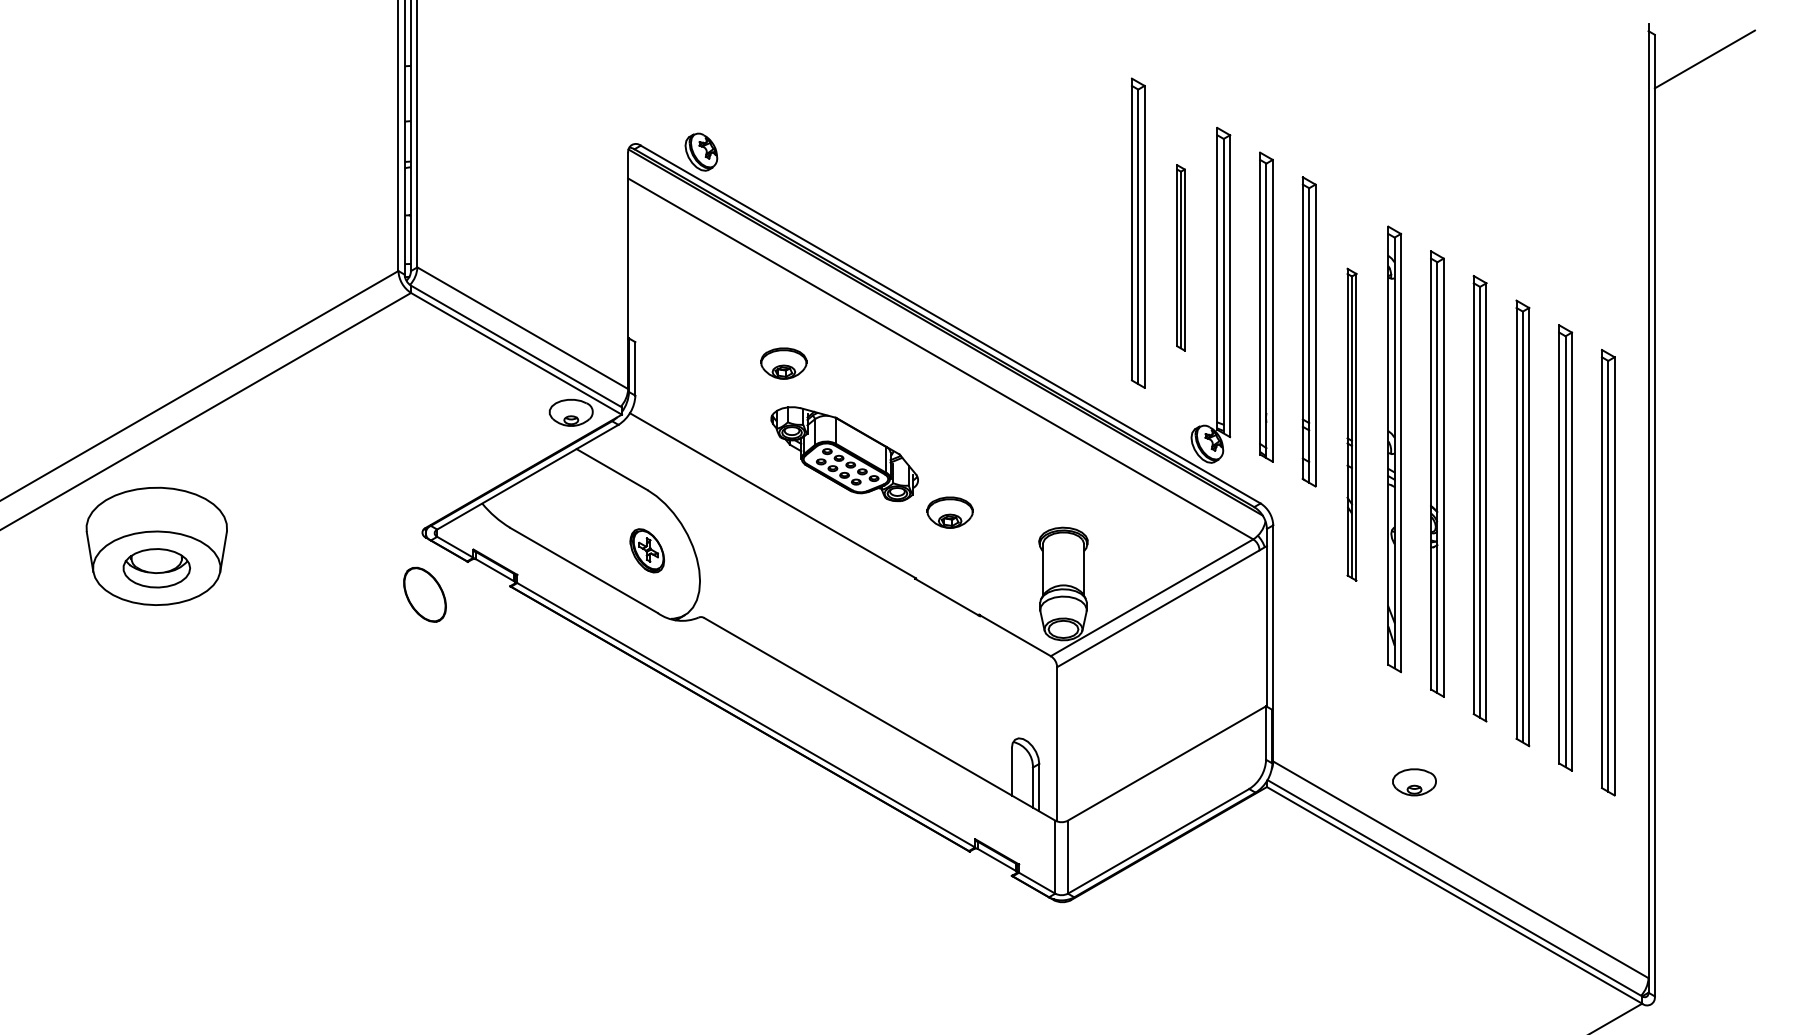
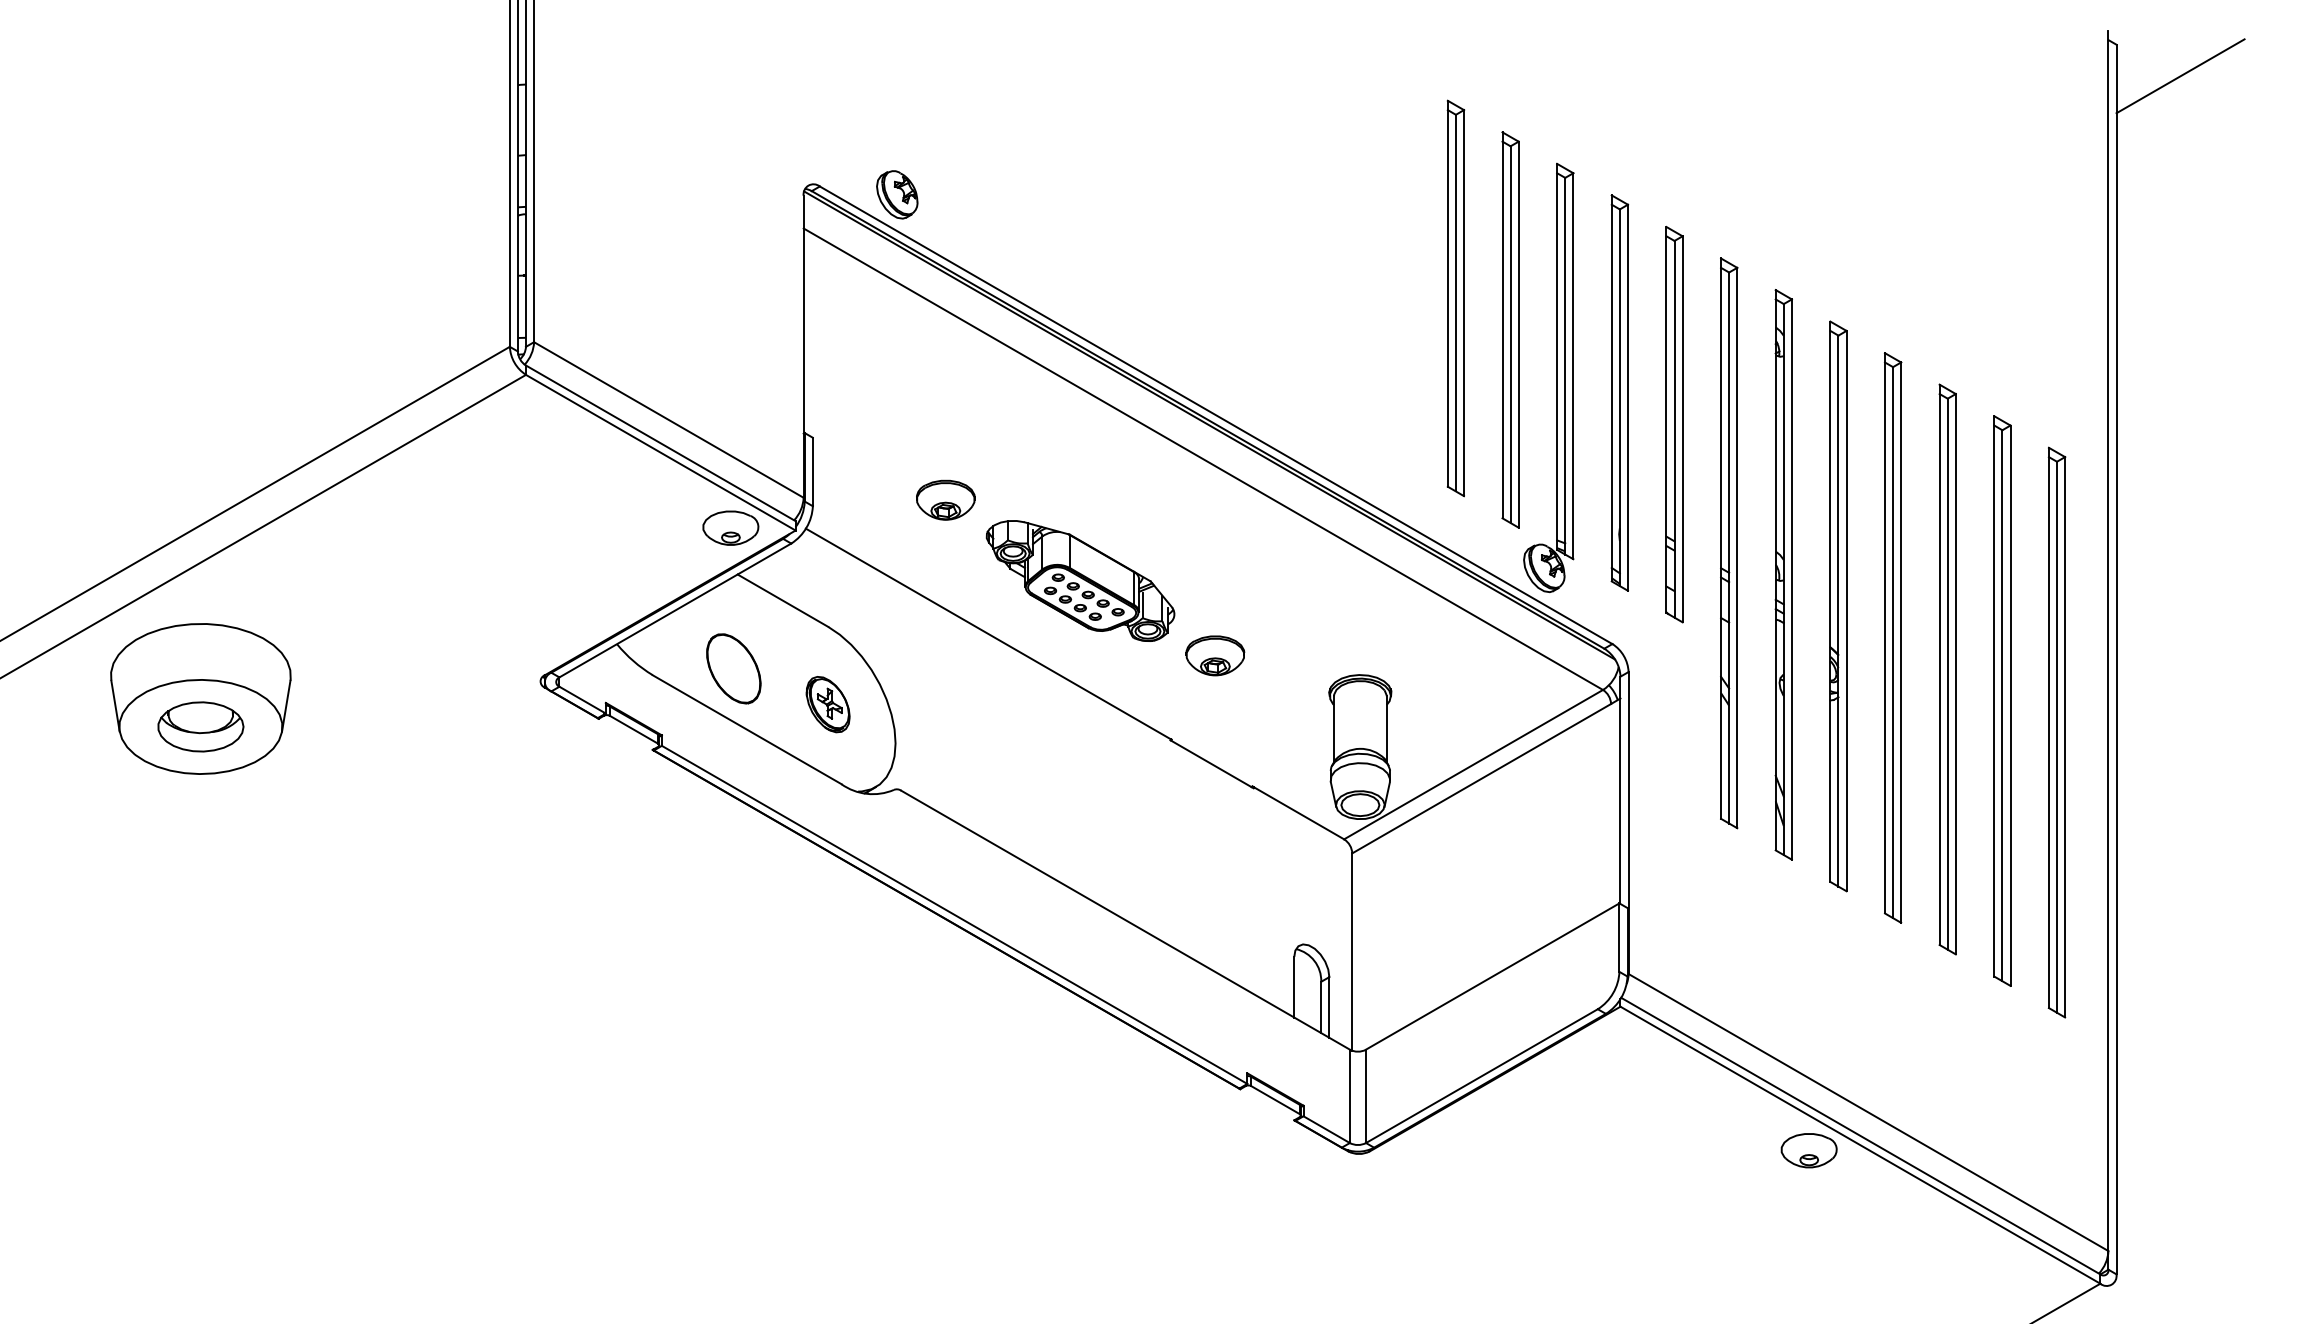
part: (1180, 257) -> (1510, 329), size x1.67
part: (783, 363) -> (945, 499), moved
part: (1352, 424) -> (1729, 543), size x1.43
part: (424, 594) -> (733, 668), moved
part: (1413, 782) -> (1808, 1150), moved

